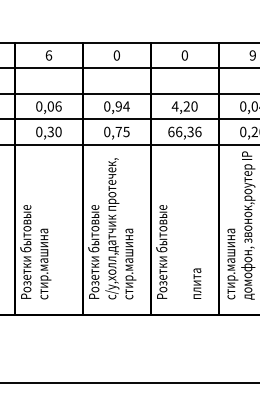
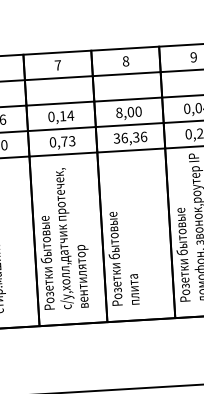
text: (116, 55) -> (57, 65), 0 -> 7
text: (184, 55) -> (125, 61), 0 -> 8
text: (118, 106) -> (62, 116), 0,94 -> 0,14
text: (180, 106) -> (124, 112), 4,20 -> 8,00
text: (126, 131) -> (72, 140), 0,75 -> 0,73
text: (171, 131) -> (117, 138), 66,36 -> 36,36
text: (231, 252) -> (184, 255), стир.машина -> Розетки бытовые
text: (130, 263) -> (84, 272), стир.машина -> вентилятор
text: (197, 283) -> (135, 289), moved

